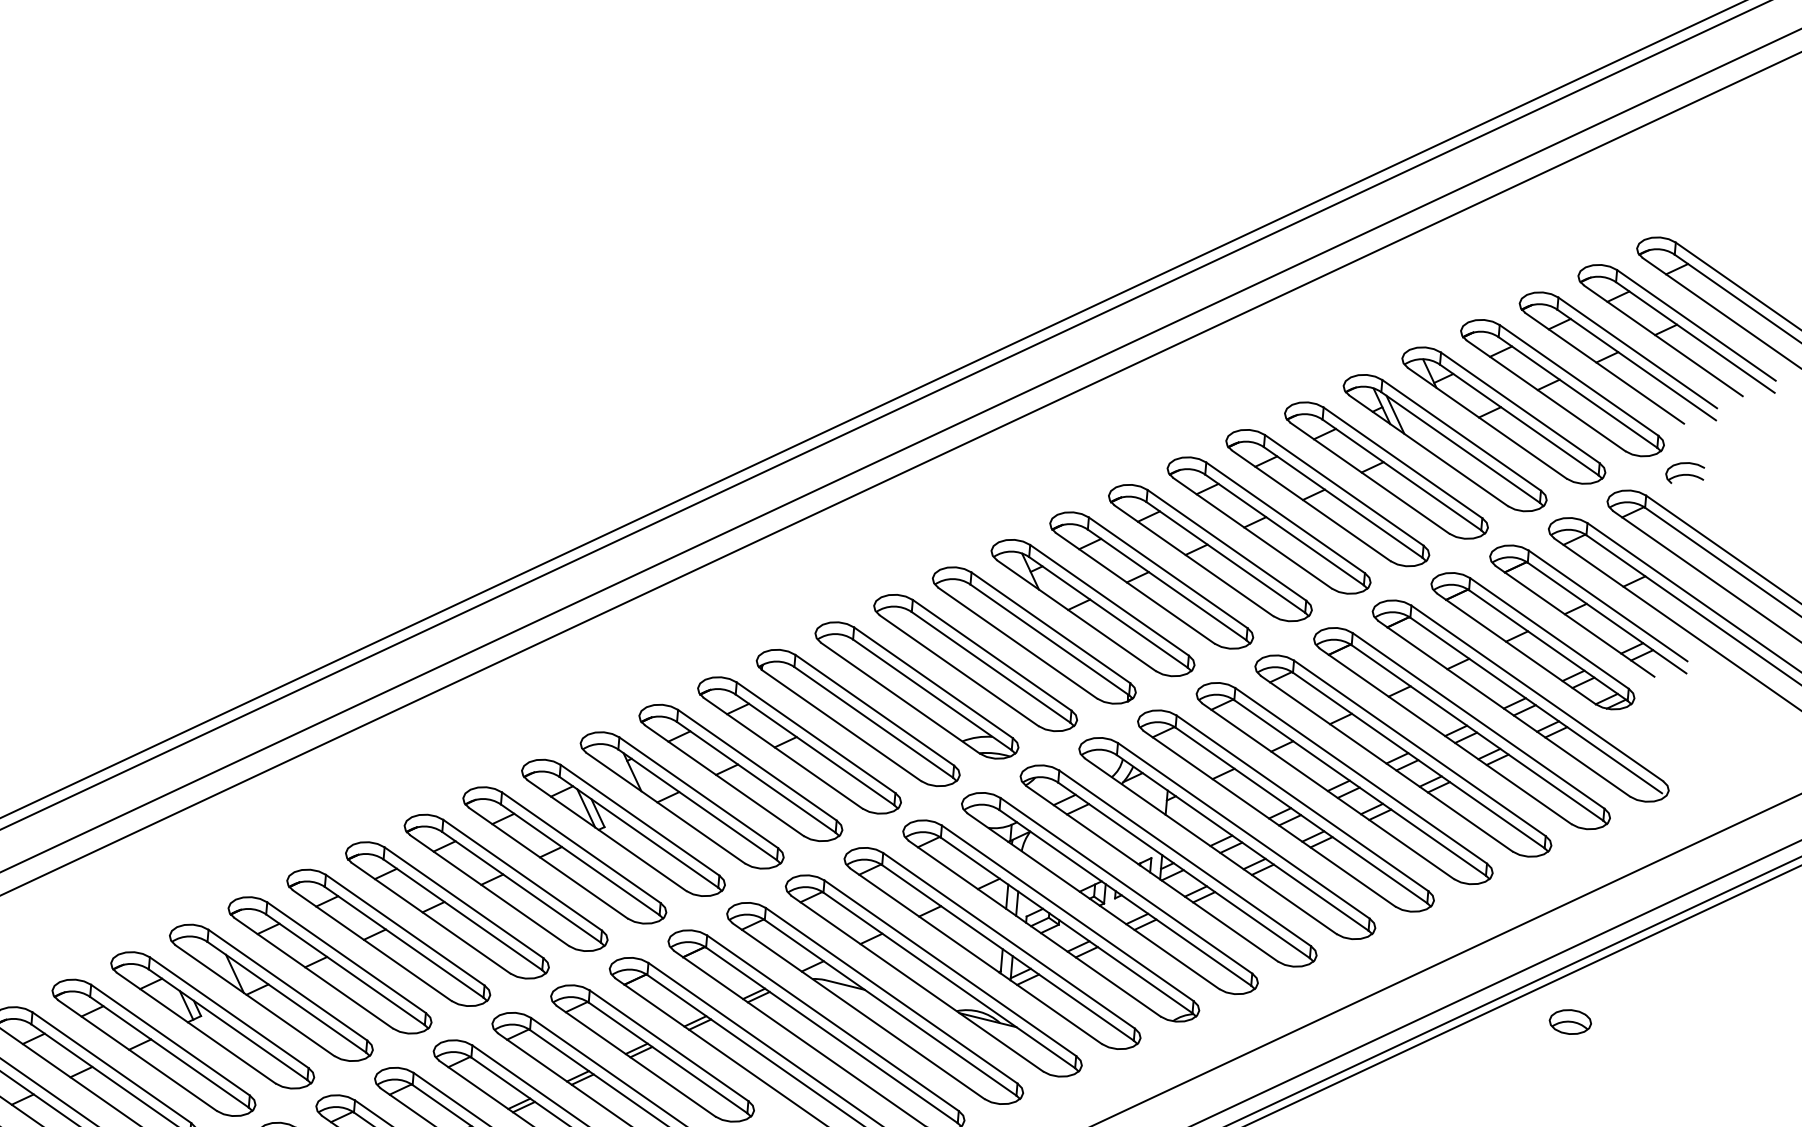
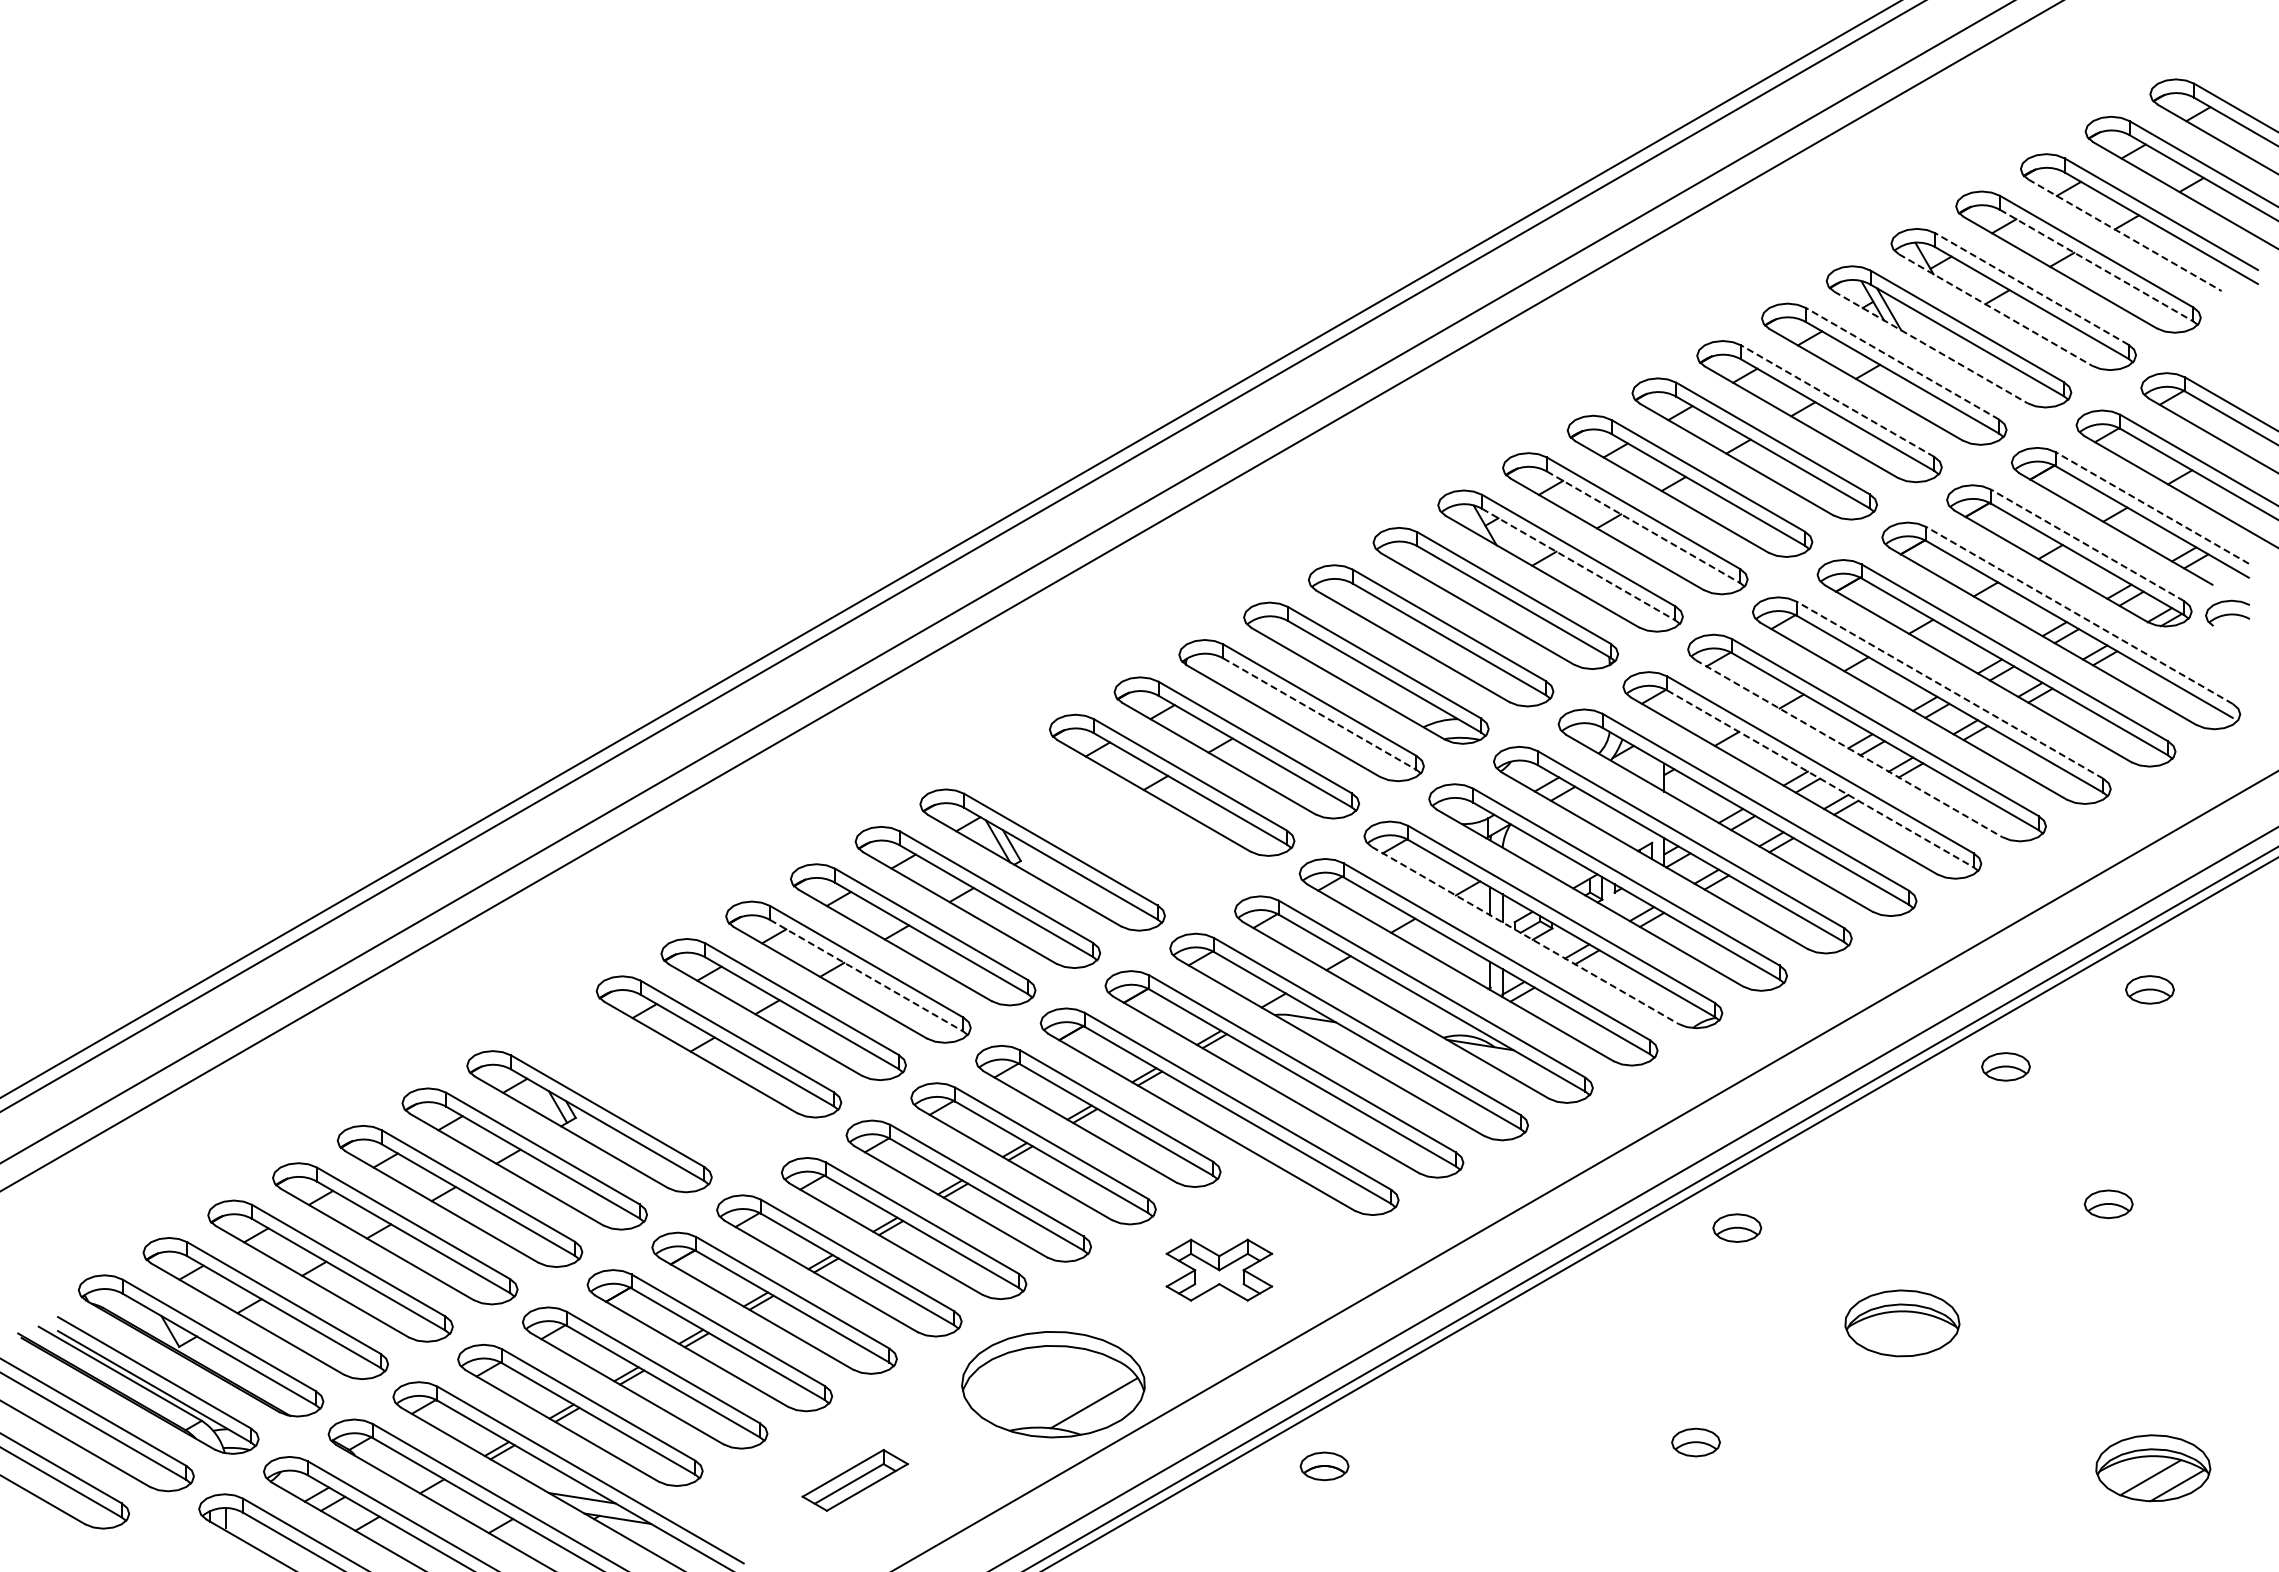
line: (1605, 368) -> (2125, 235), solid -> dashed
line: (1577, 392) -> (2096, 265), solid -> dashed
line: (1519, 408) -> (2031, 289), solid -> dashed
line: (1487, 423) -> (1995, 310), solid -> dashed
line: (1428, 450) -> (1930, 347), solid -> dashed
line: (1403, 462) -> (1902, 363), solid -> dashed
part: (1684, 472) -> (2227, 612), moved
line: (1344, 490) -> (1837, 401), solid -> dashed
line: (1167, 585) -> (1643, 527), solid -> dashed
line: (1608, 605) -> (2152, 507), solid -> dashed
line: (1108, 612) -> (1578, 564), solid -> dashed
line: (1549, 633) -> (2087, 545), solid -> dashed
line: (1537, 693) -> (2079, 615), solid -> dashed
line: (873, 722) -> (1319, 714), solid -> dashed
line: (1420, 748) -> (1950, 690), solid -> dashed
line: (1327, 791) -> (1848, 748), solid -> dashed
part: (682, 800) -> (1107, 822), removed
line: (1301, 815) -> (1820, 778), solid -> dashed
line: (462, 914) -> (866, 975), solid -> dashed
line: (1035, 928) -> (1525, 935), solid -> dashed
part: (271, 992) -> (654, 1083), removed
part: (1439, 1077) -> (2005, 1066), added

